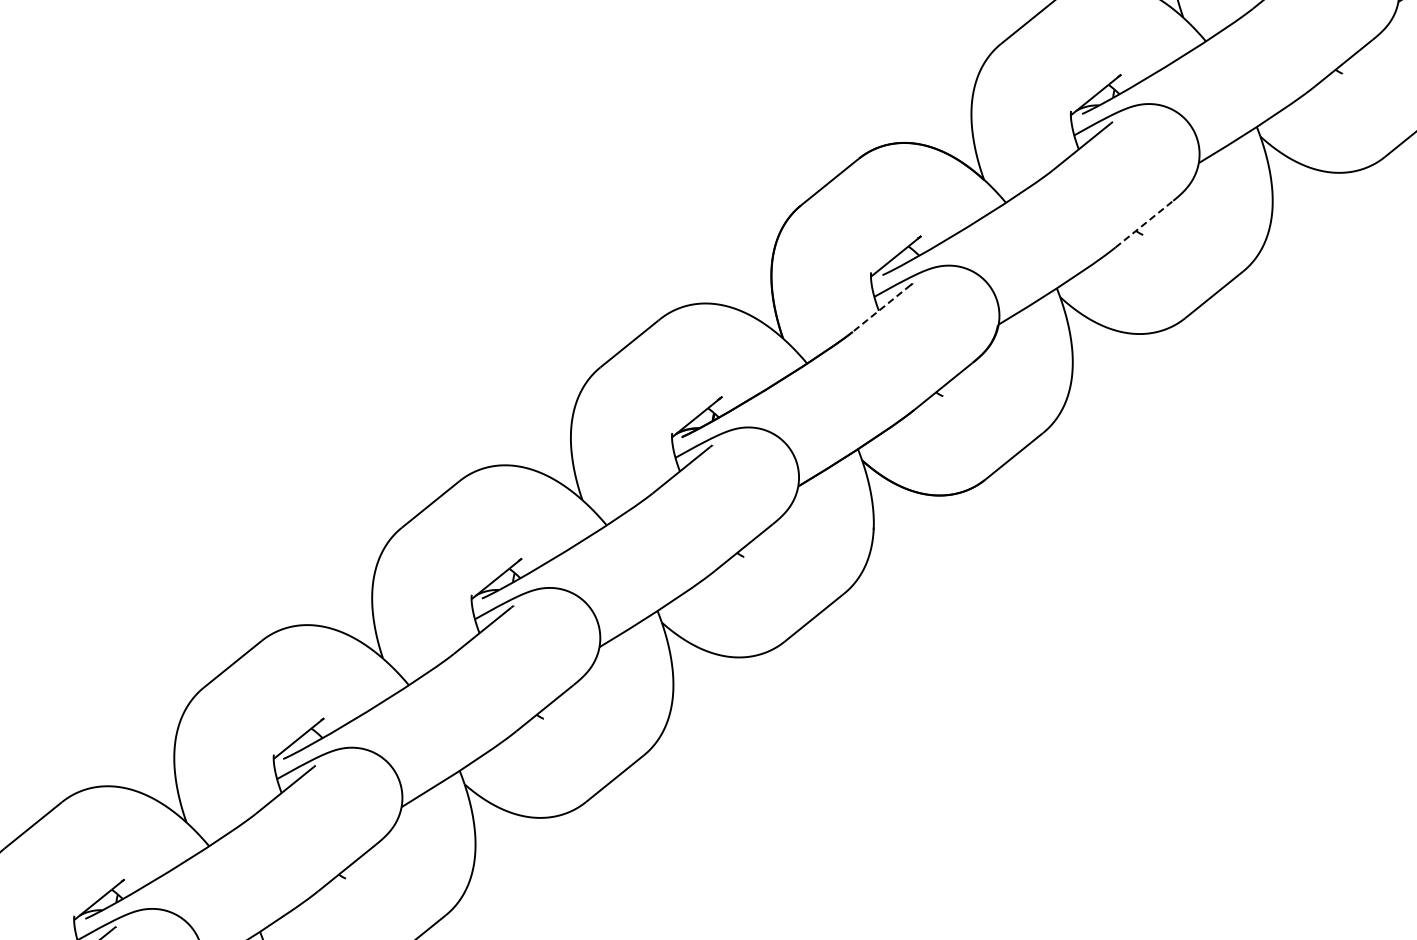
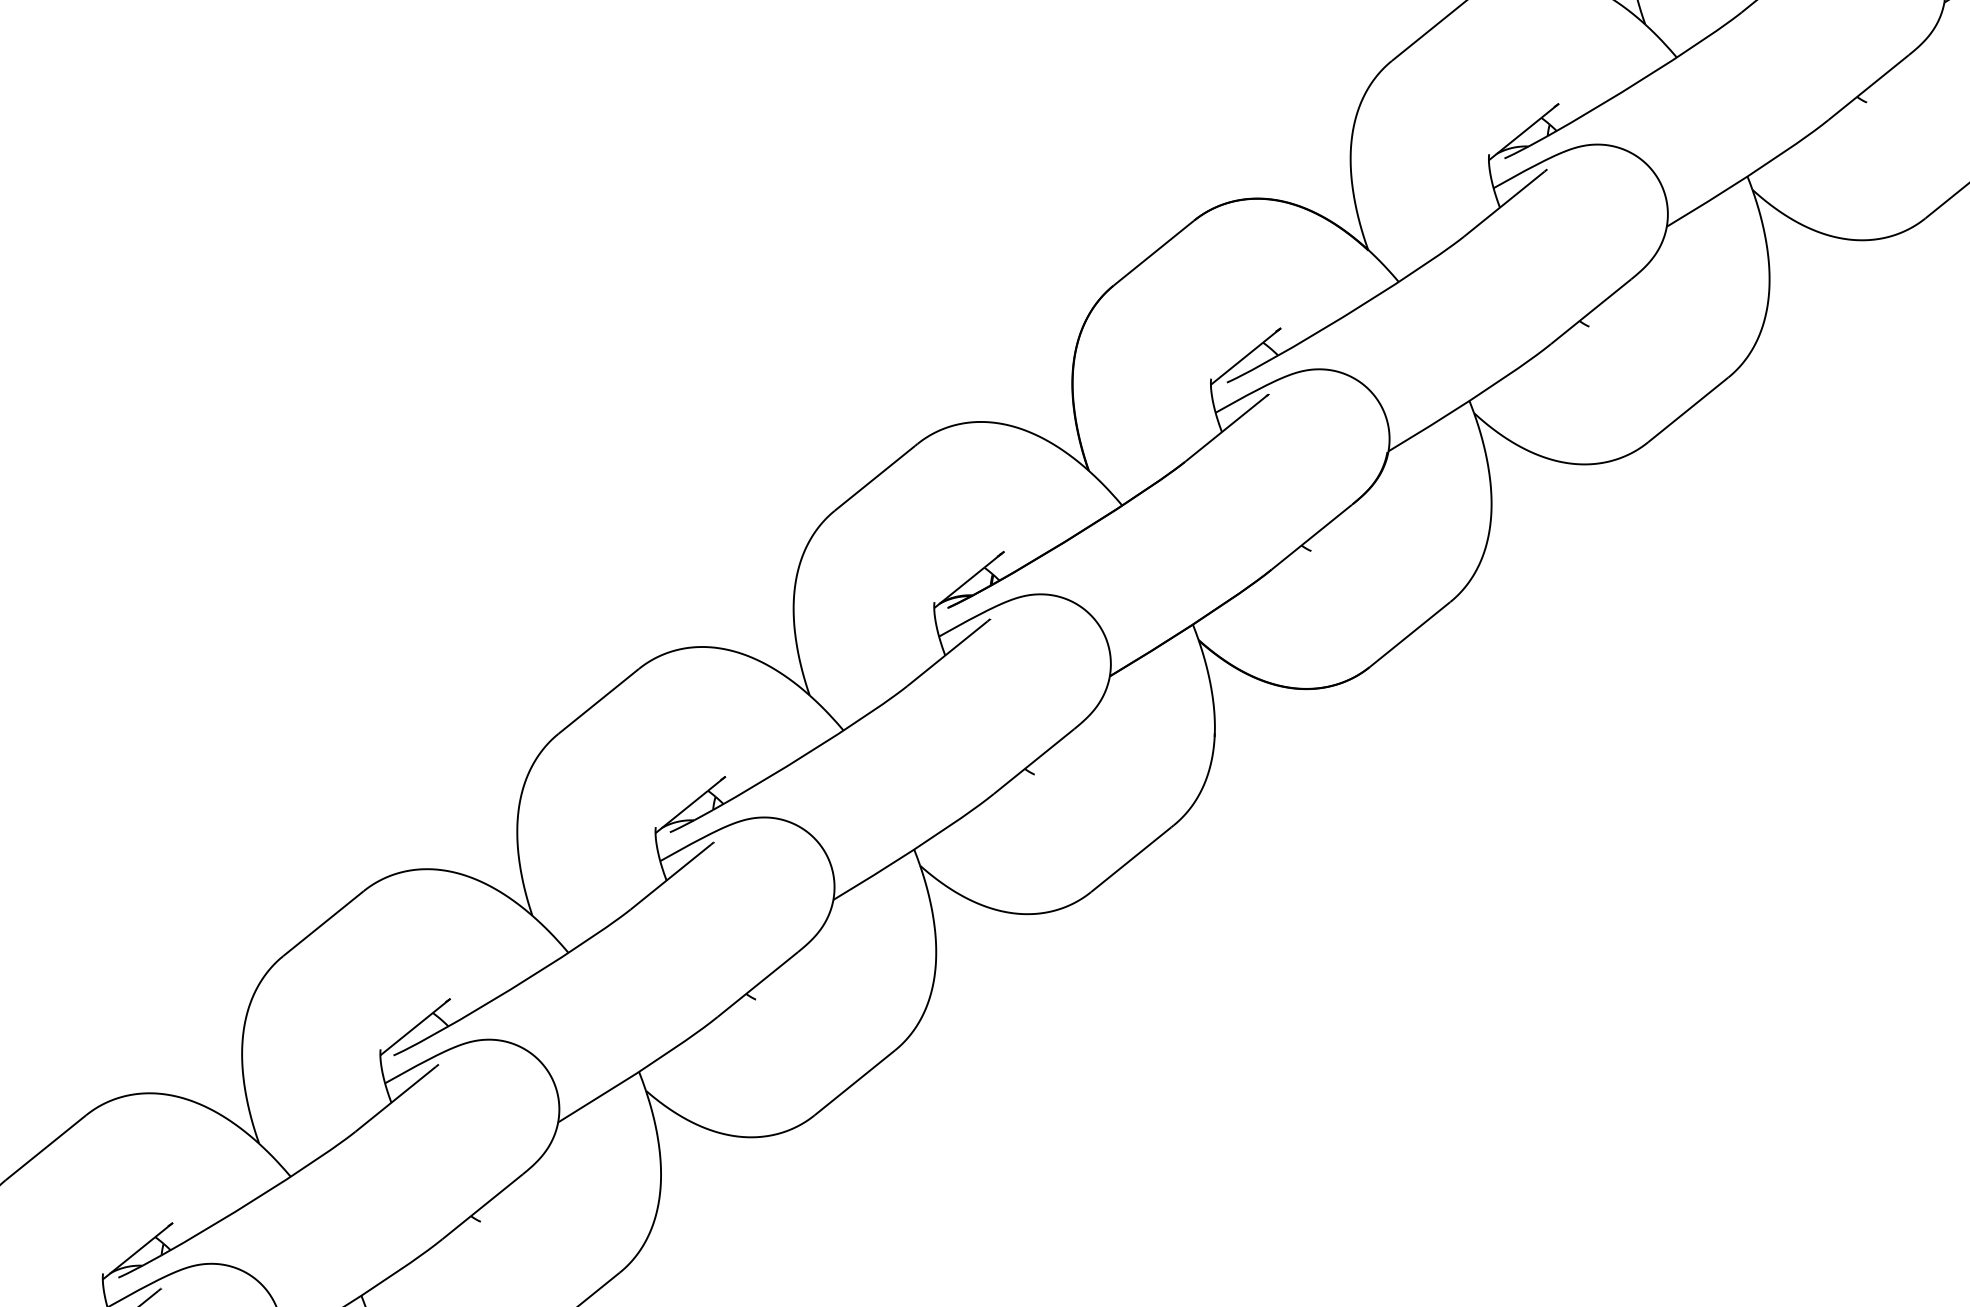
line: (1144, 223) -> (1591, 310), dashed -> solid
line: (881, 308) -> (1225, 428), dashed -> solid

